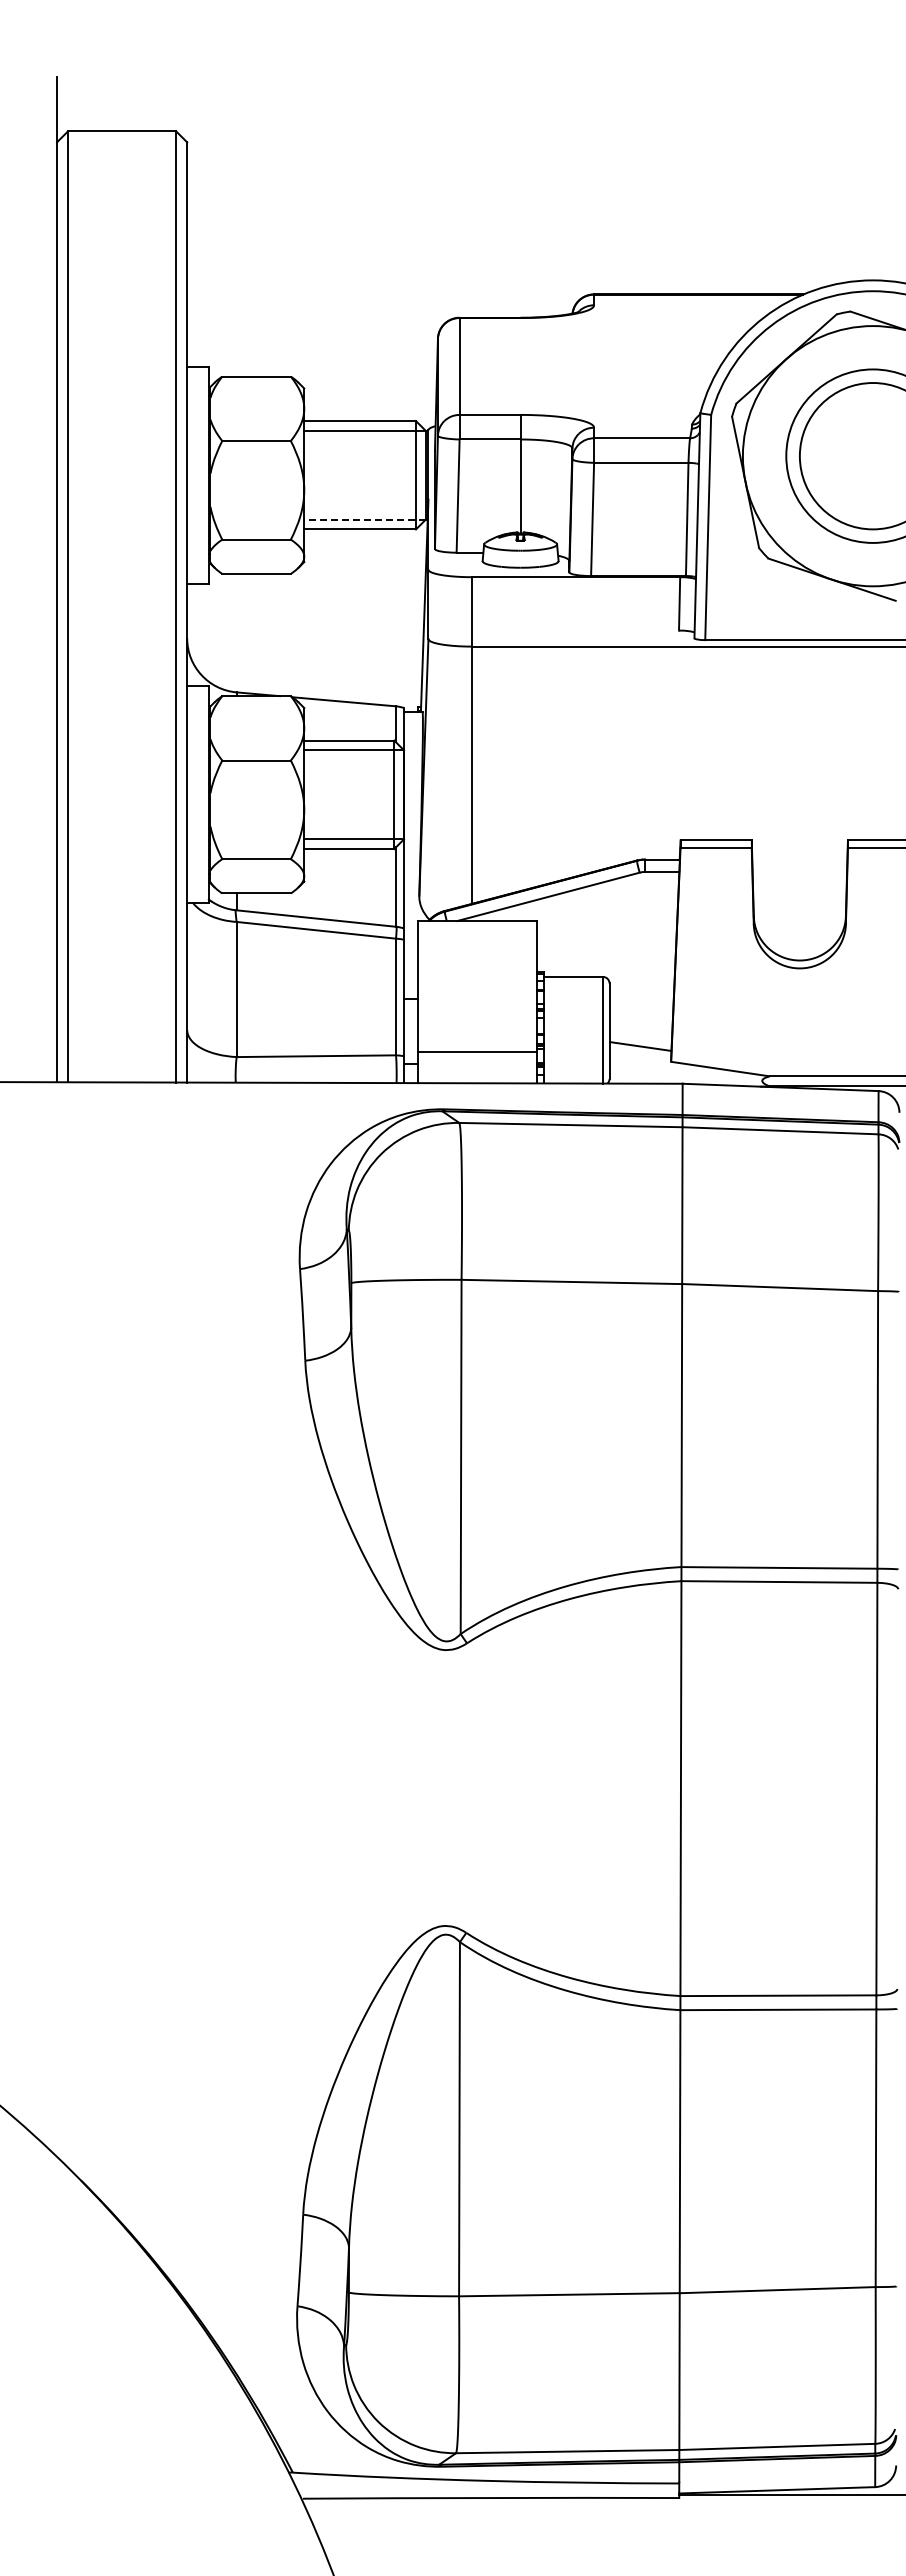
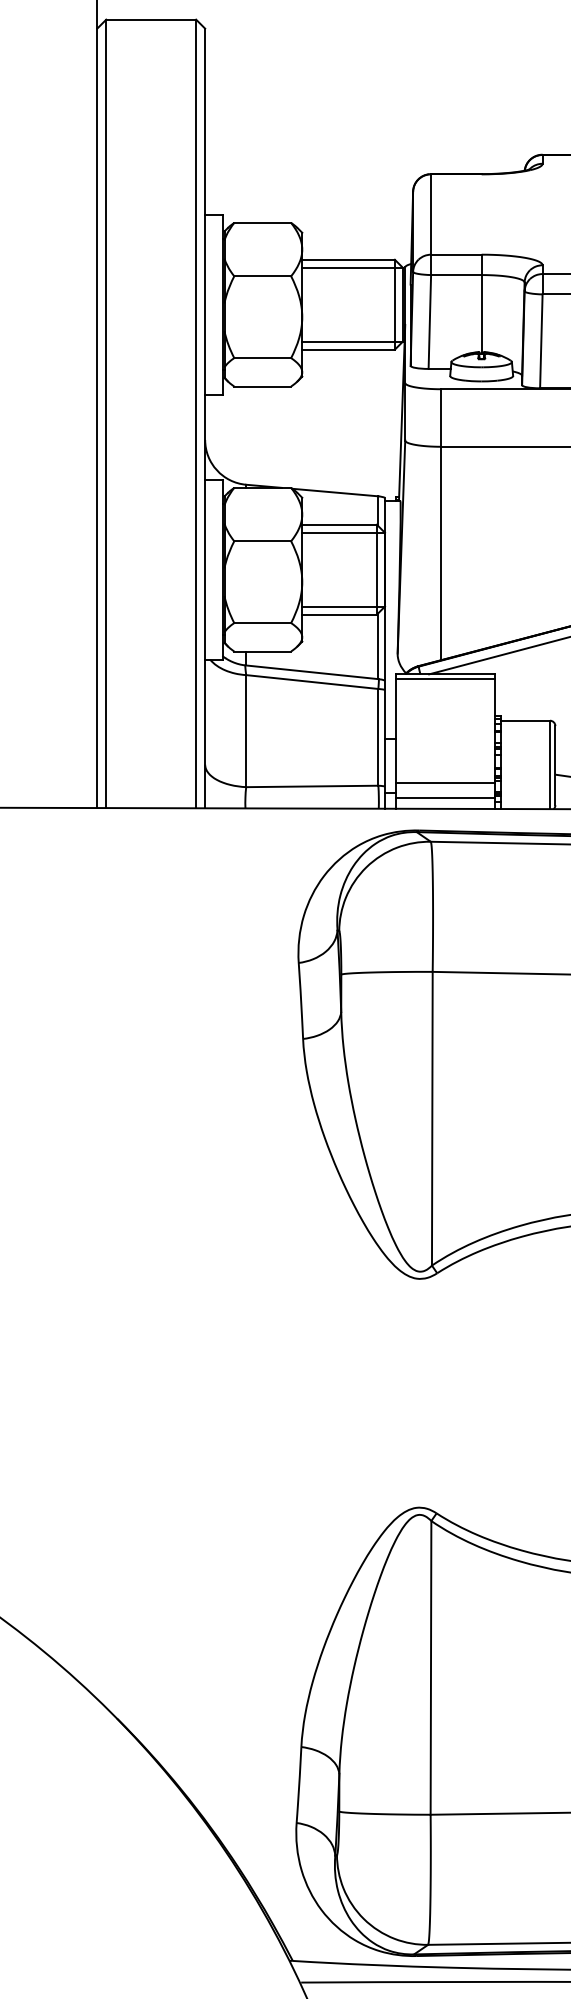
line: (365, 519) -> (353, 341), dashed -> solid
line: (476, 926) -> (445, 678), added
line: (476, 1070) -> (445, 798), added

